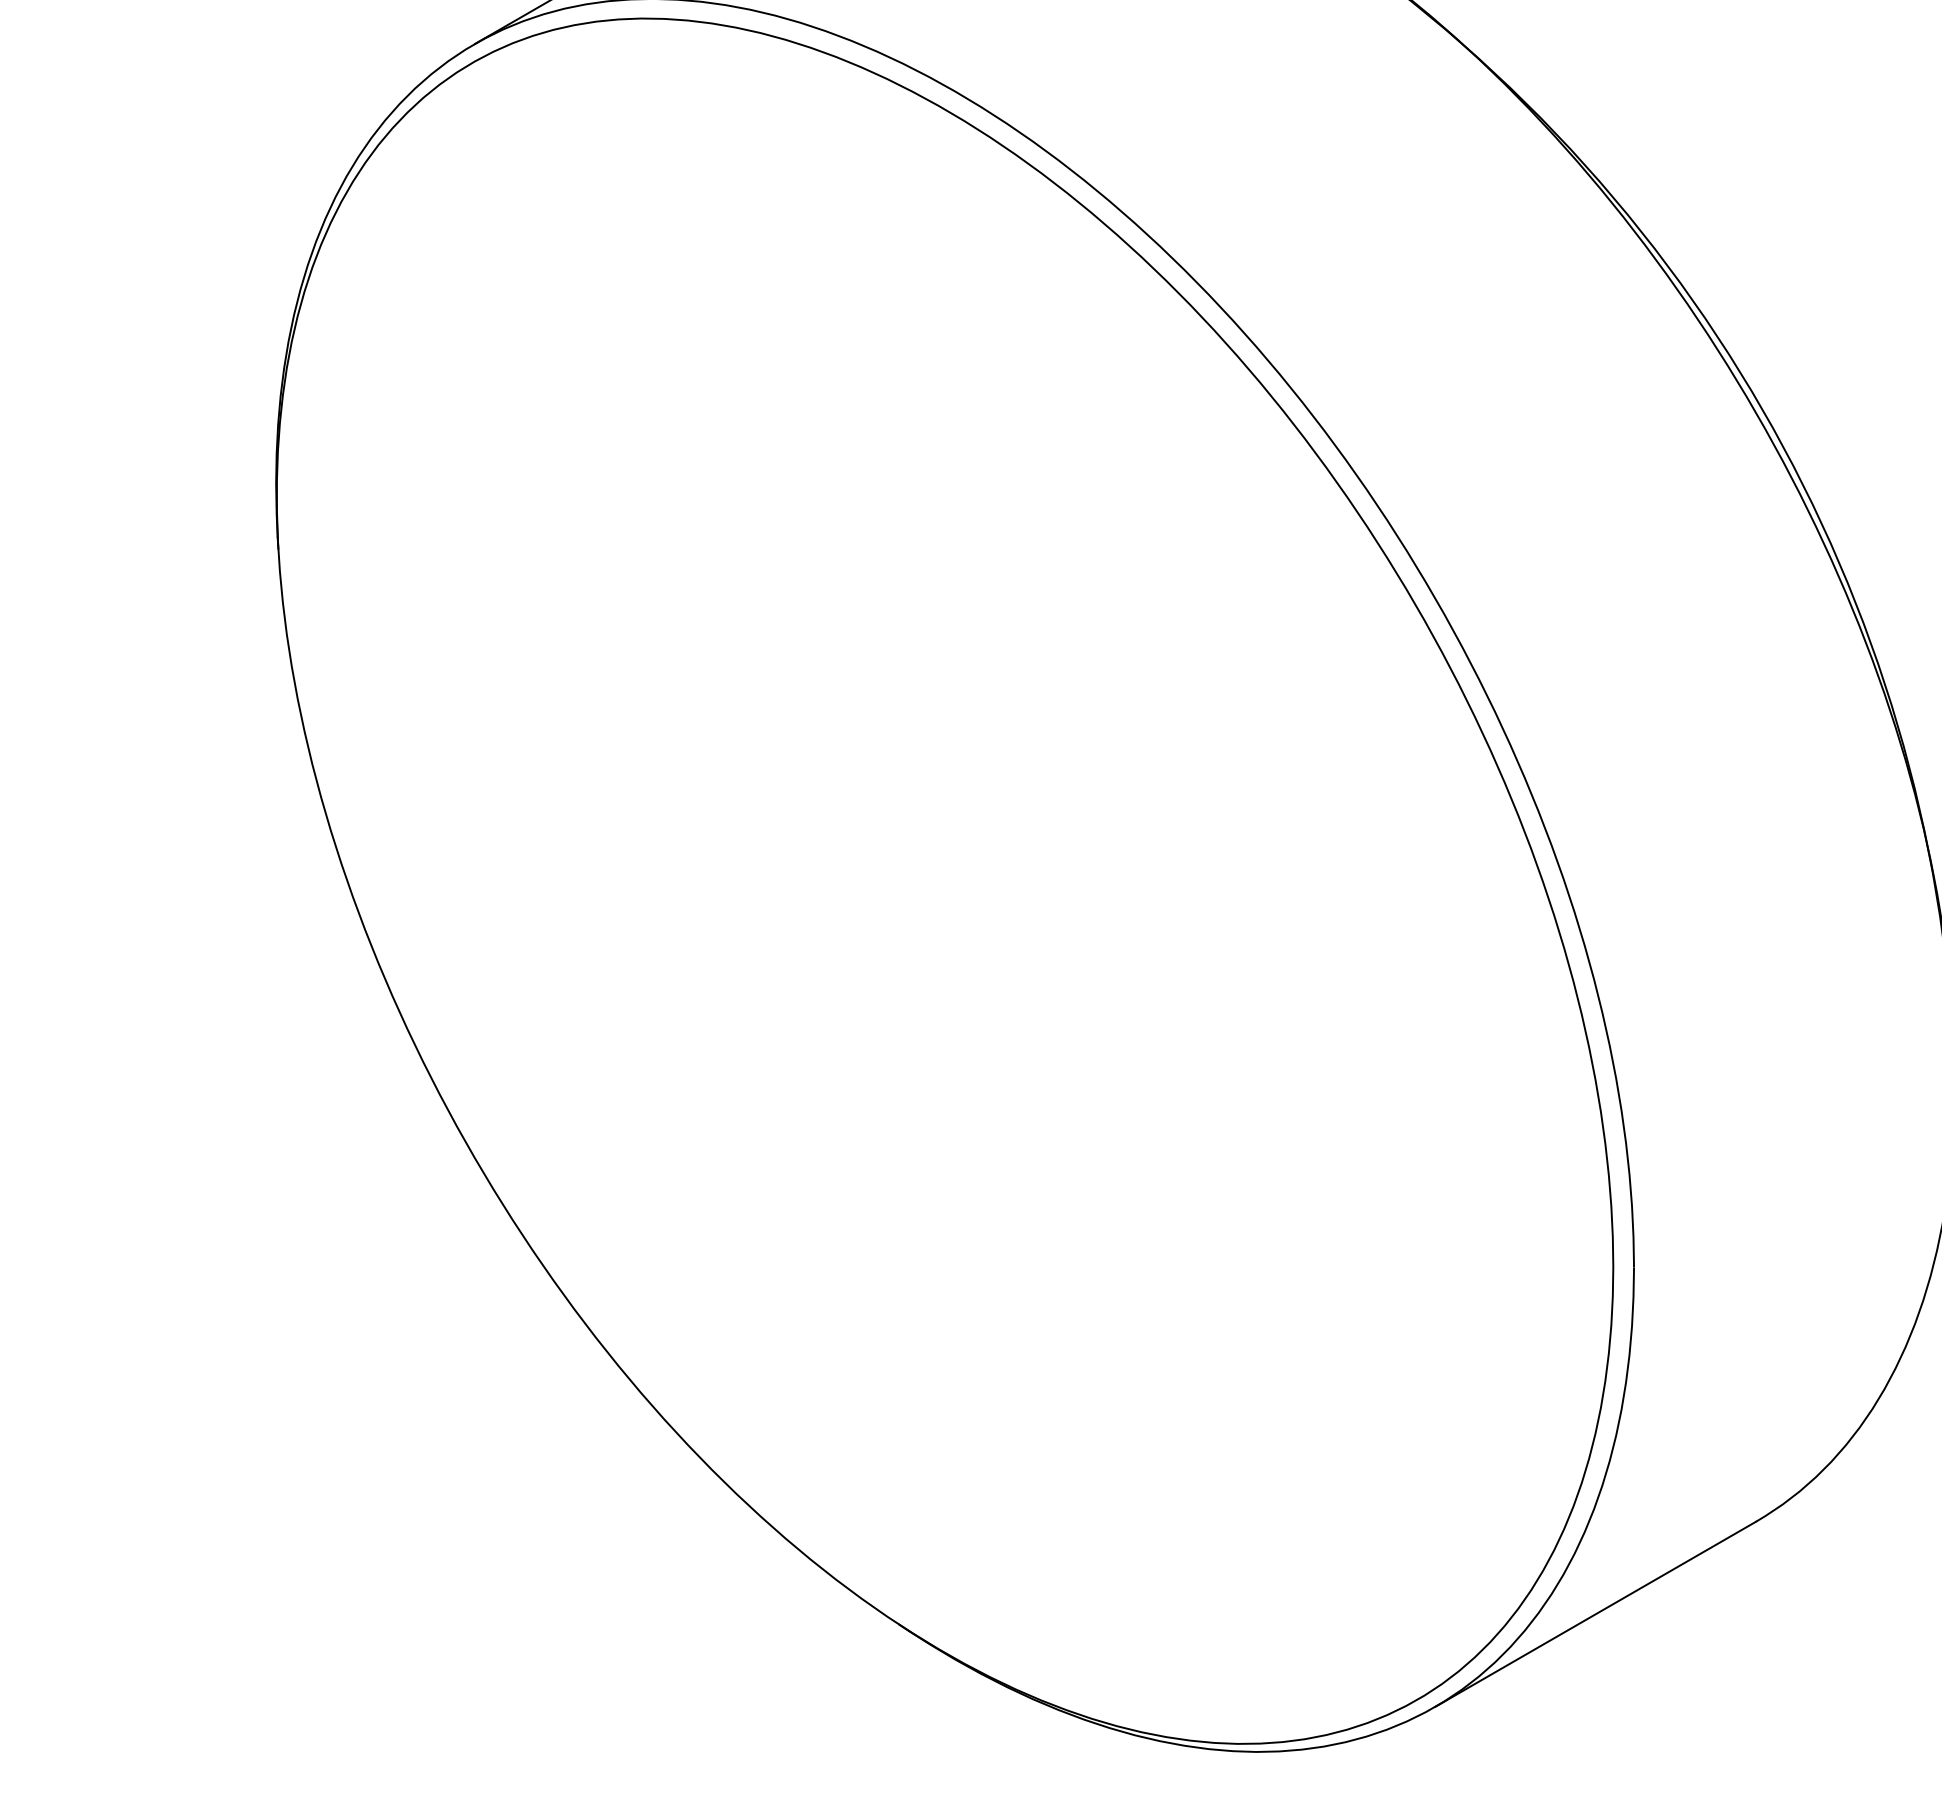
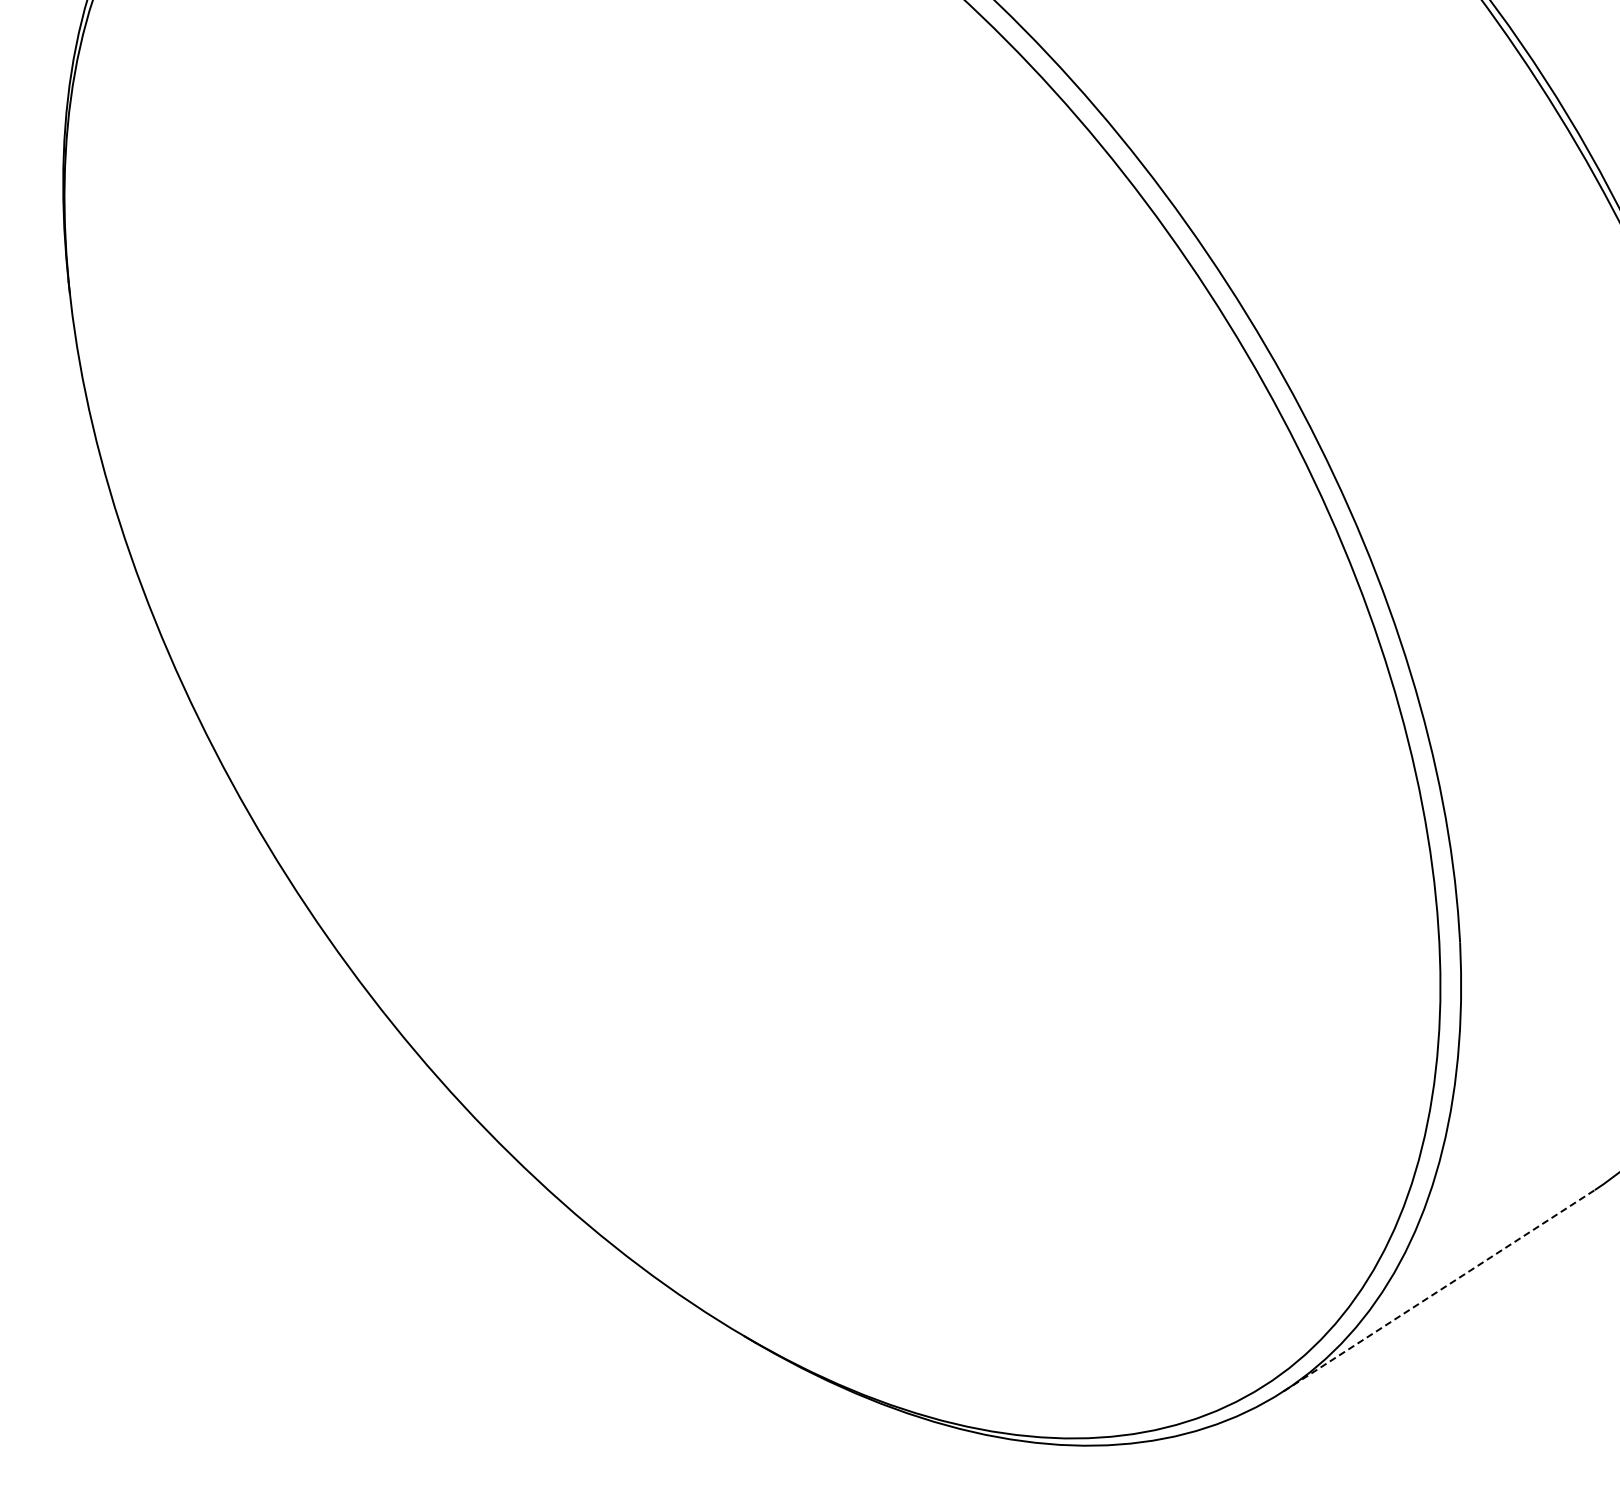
line: (1596, 1614) -> (1440, 1290), solid -> dashed

